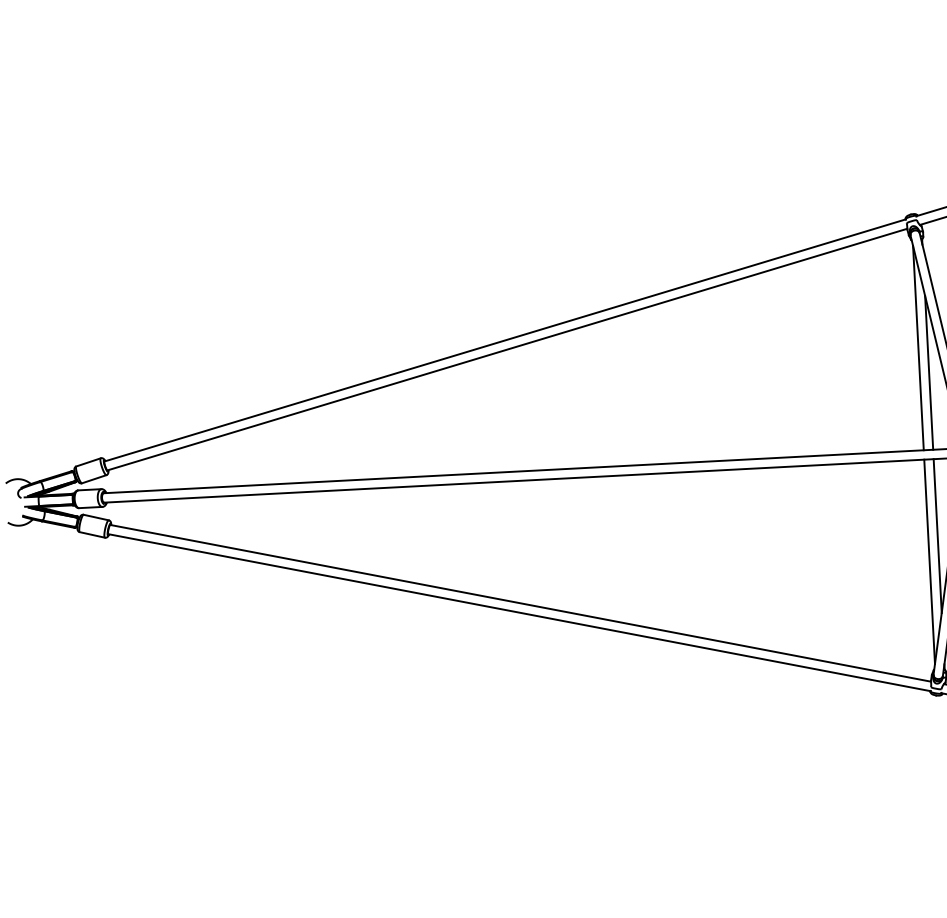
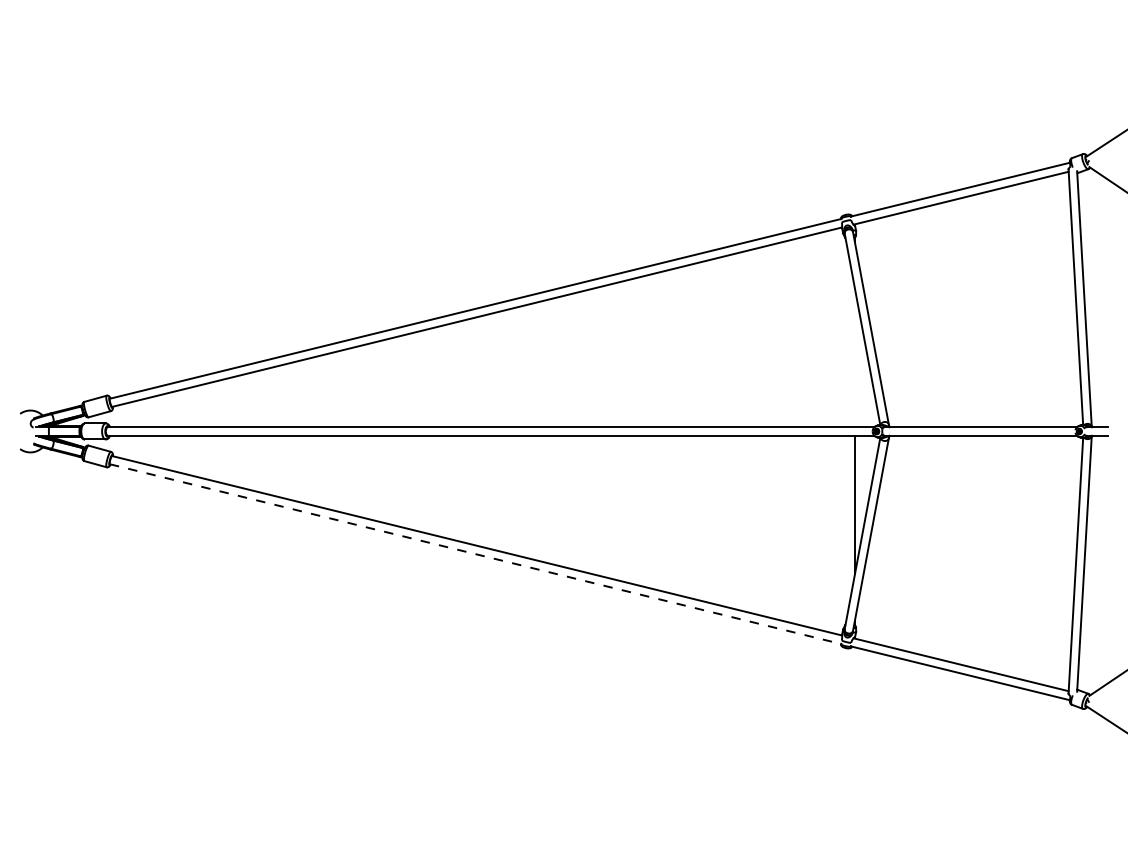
line: (918, 348) -> (846, 335), removed
line: (928, 372) -> (854, 357), removed
line: (929, 561) -> (846, 527), removed
line: (519, 613) -> (475, 554), solid -> dashed

